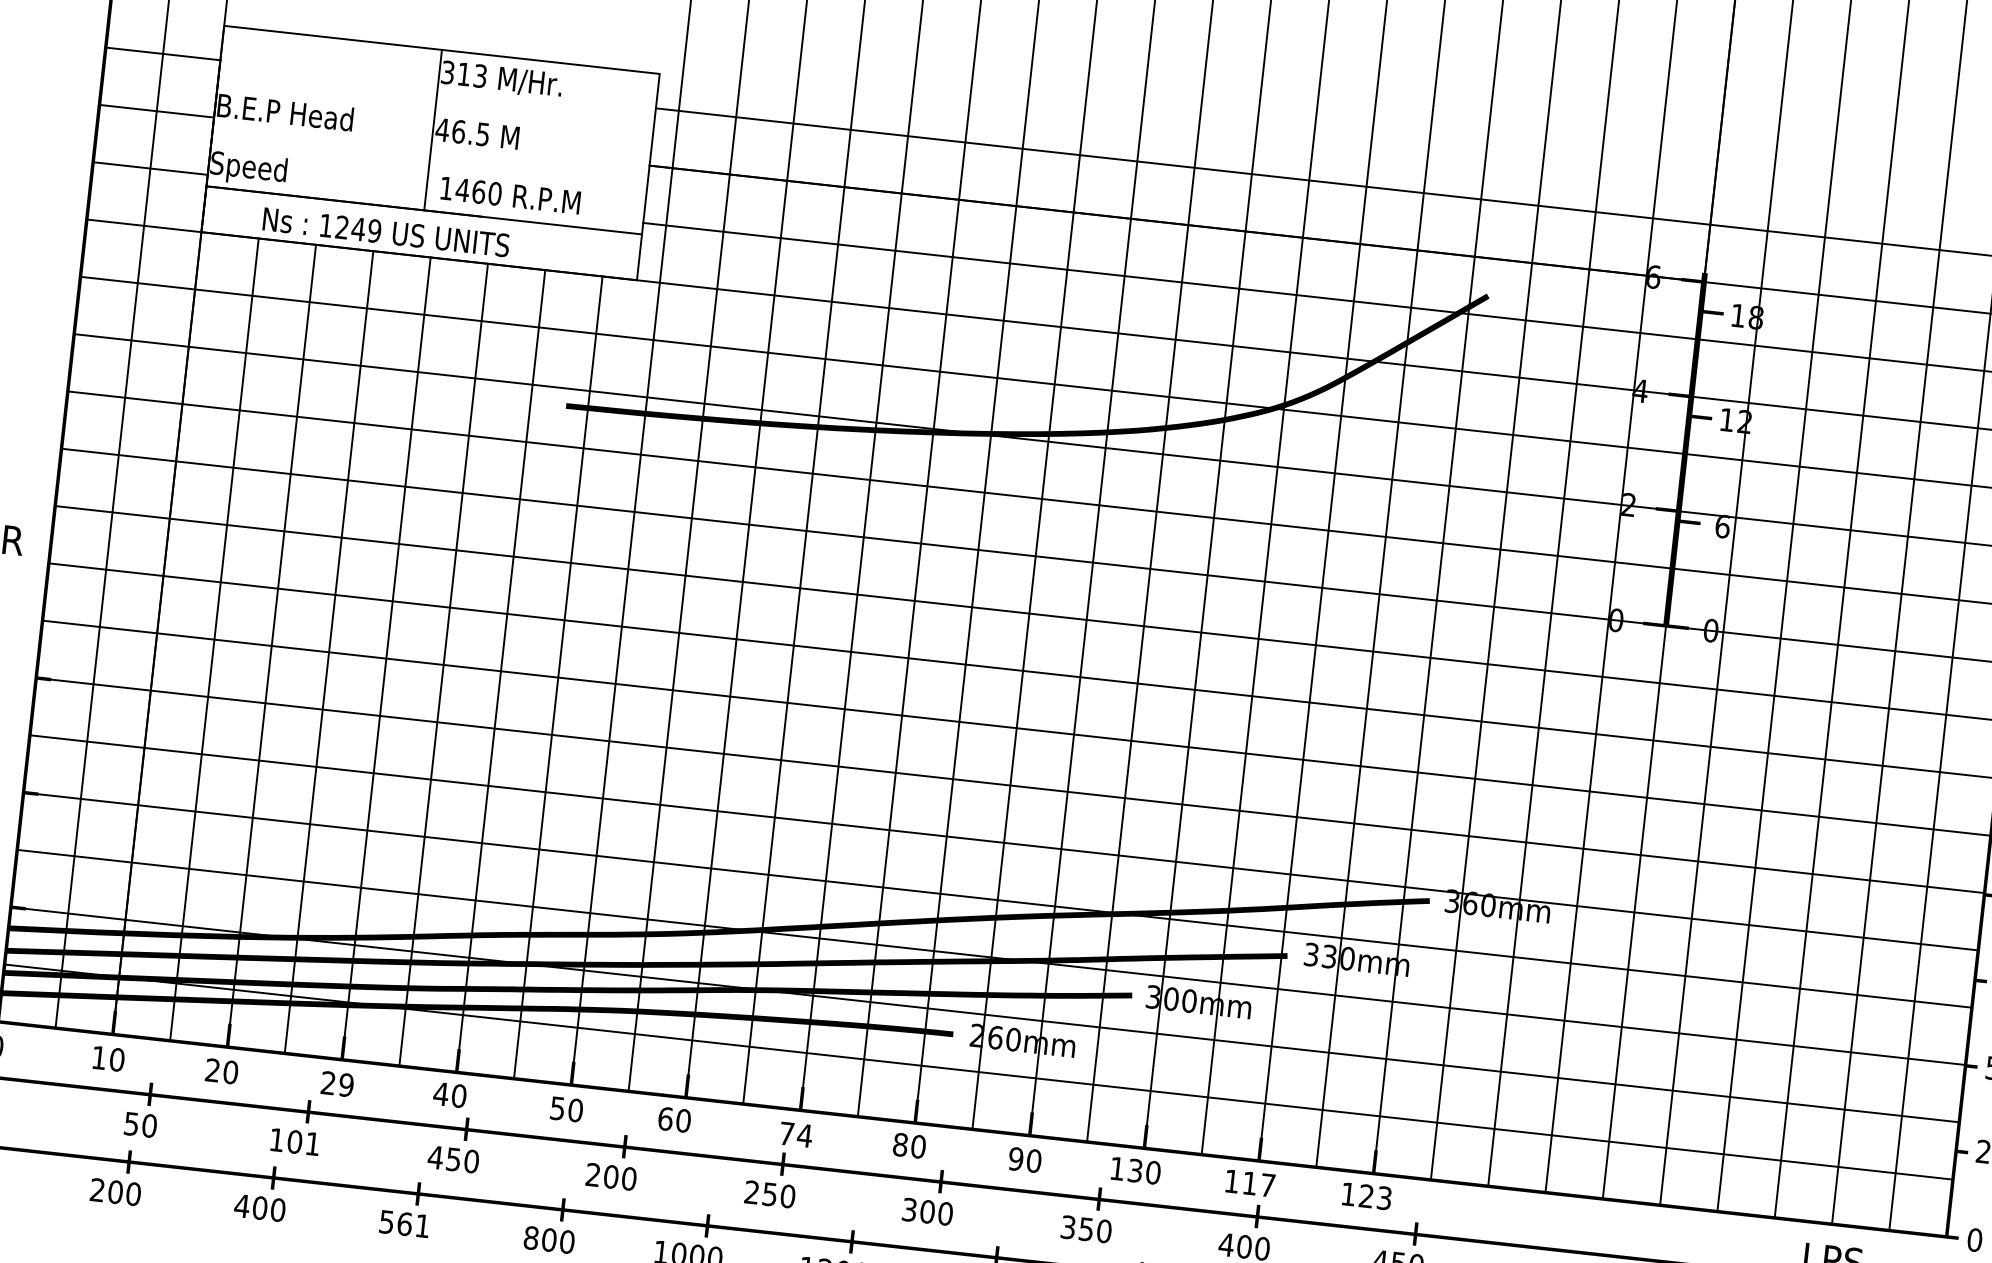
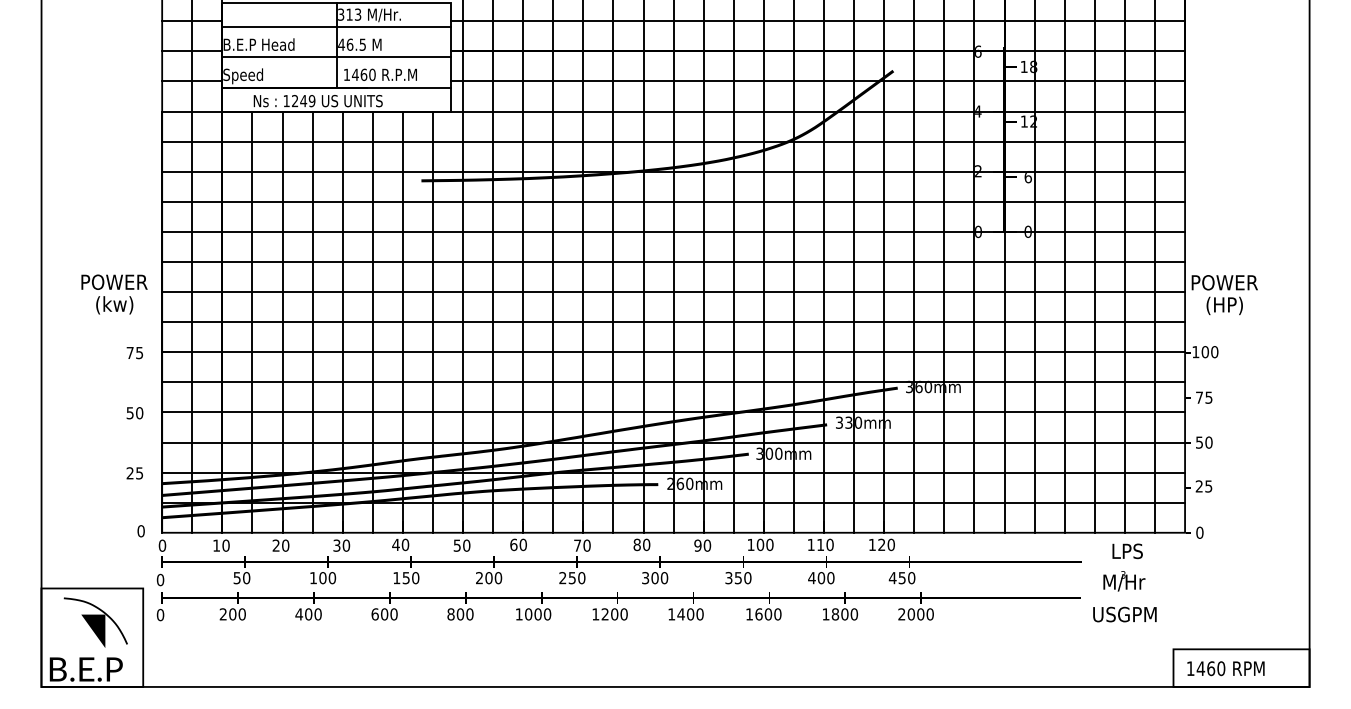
line: (436, 96) -> (336, 27), added
line: (430, 153) -> (336, 57), added
text: (337, 1083) -> (341, 545), 29 -> 30
text: (803, 1135) -> (586, 545), 74 -> 70
text: (313, 1144) -> (332, 578), 101 -> 100
text: (434, 1158) -> (396, 578), 450 -> 150
text: (1135, 1169) -> (760, 544), 130 -> 100
text: (1266, 1184) -> (829, 544), 117 -> 110
text: (1383, 1197) -> (890, 544), 123 -> 120
text: (404, 1224) -> (384, 614), 561 -> 600

